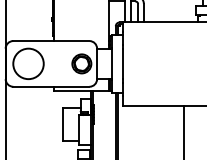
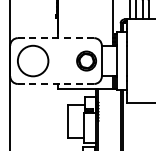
line: (50, 41) -> (55, 38), solid -> dashed
line: (51, 86) -> (56, 83), solid -> dashed

